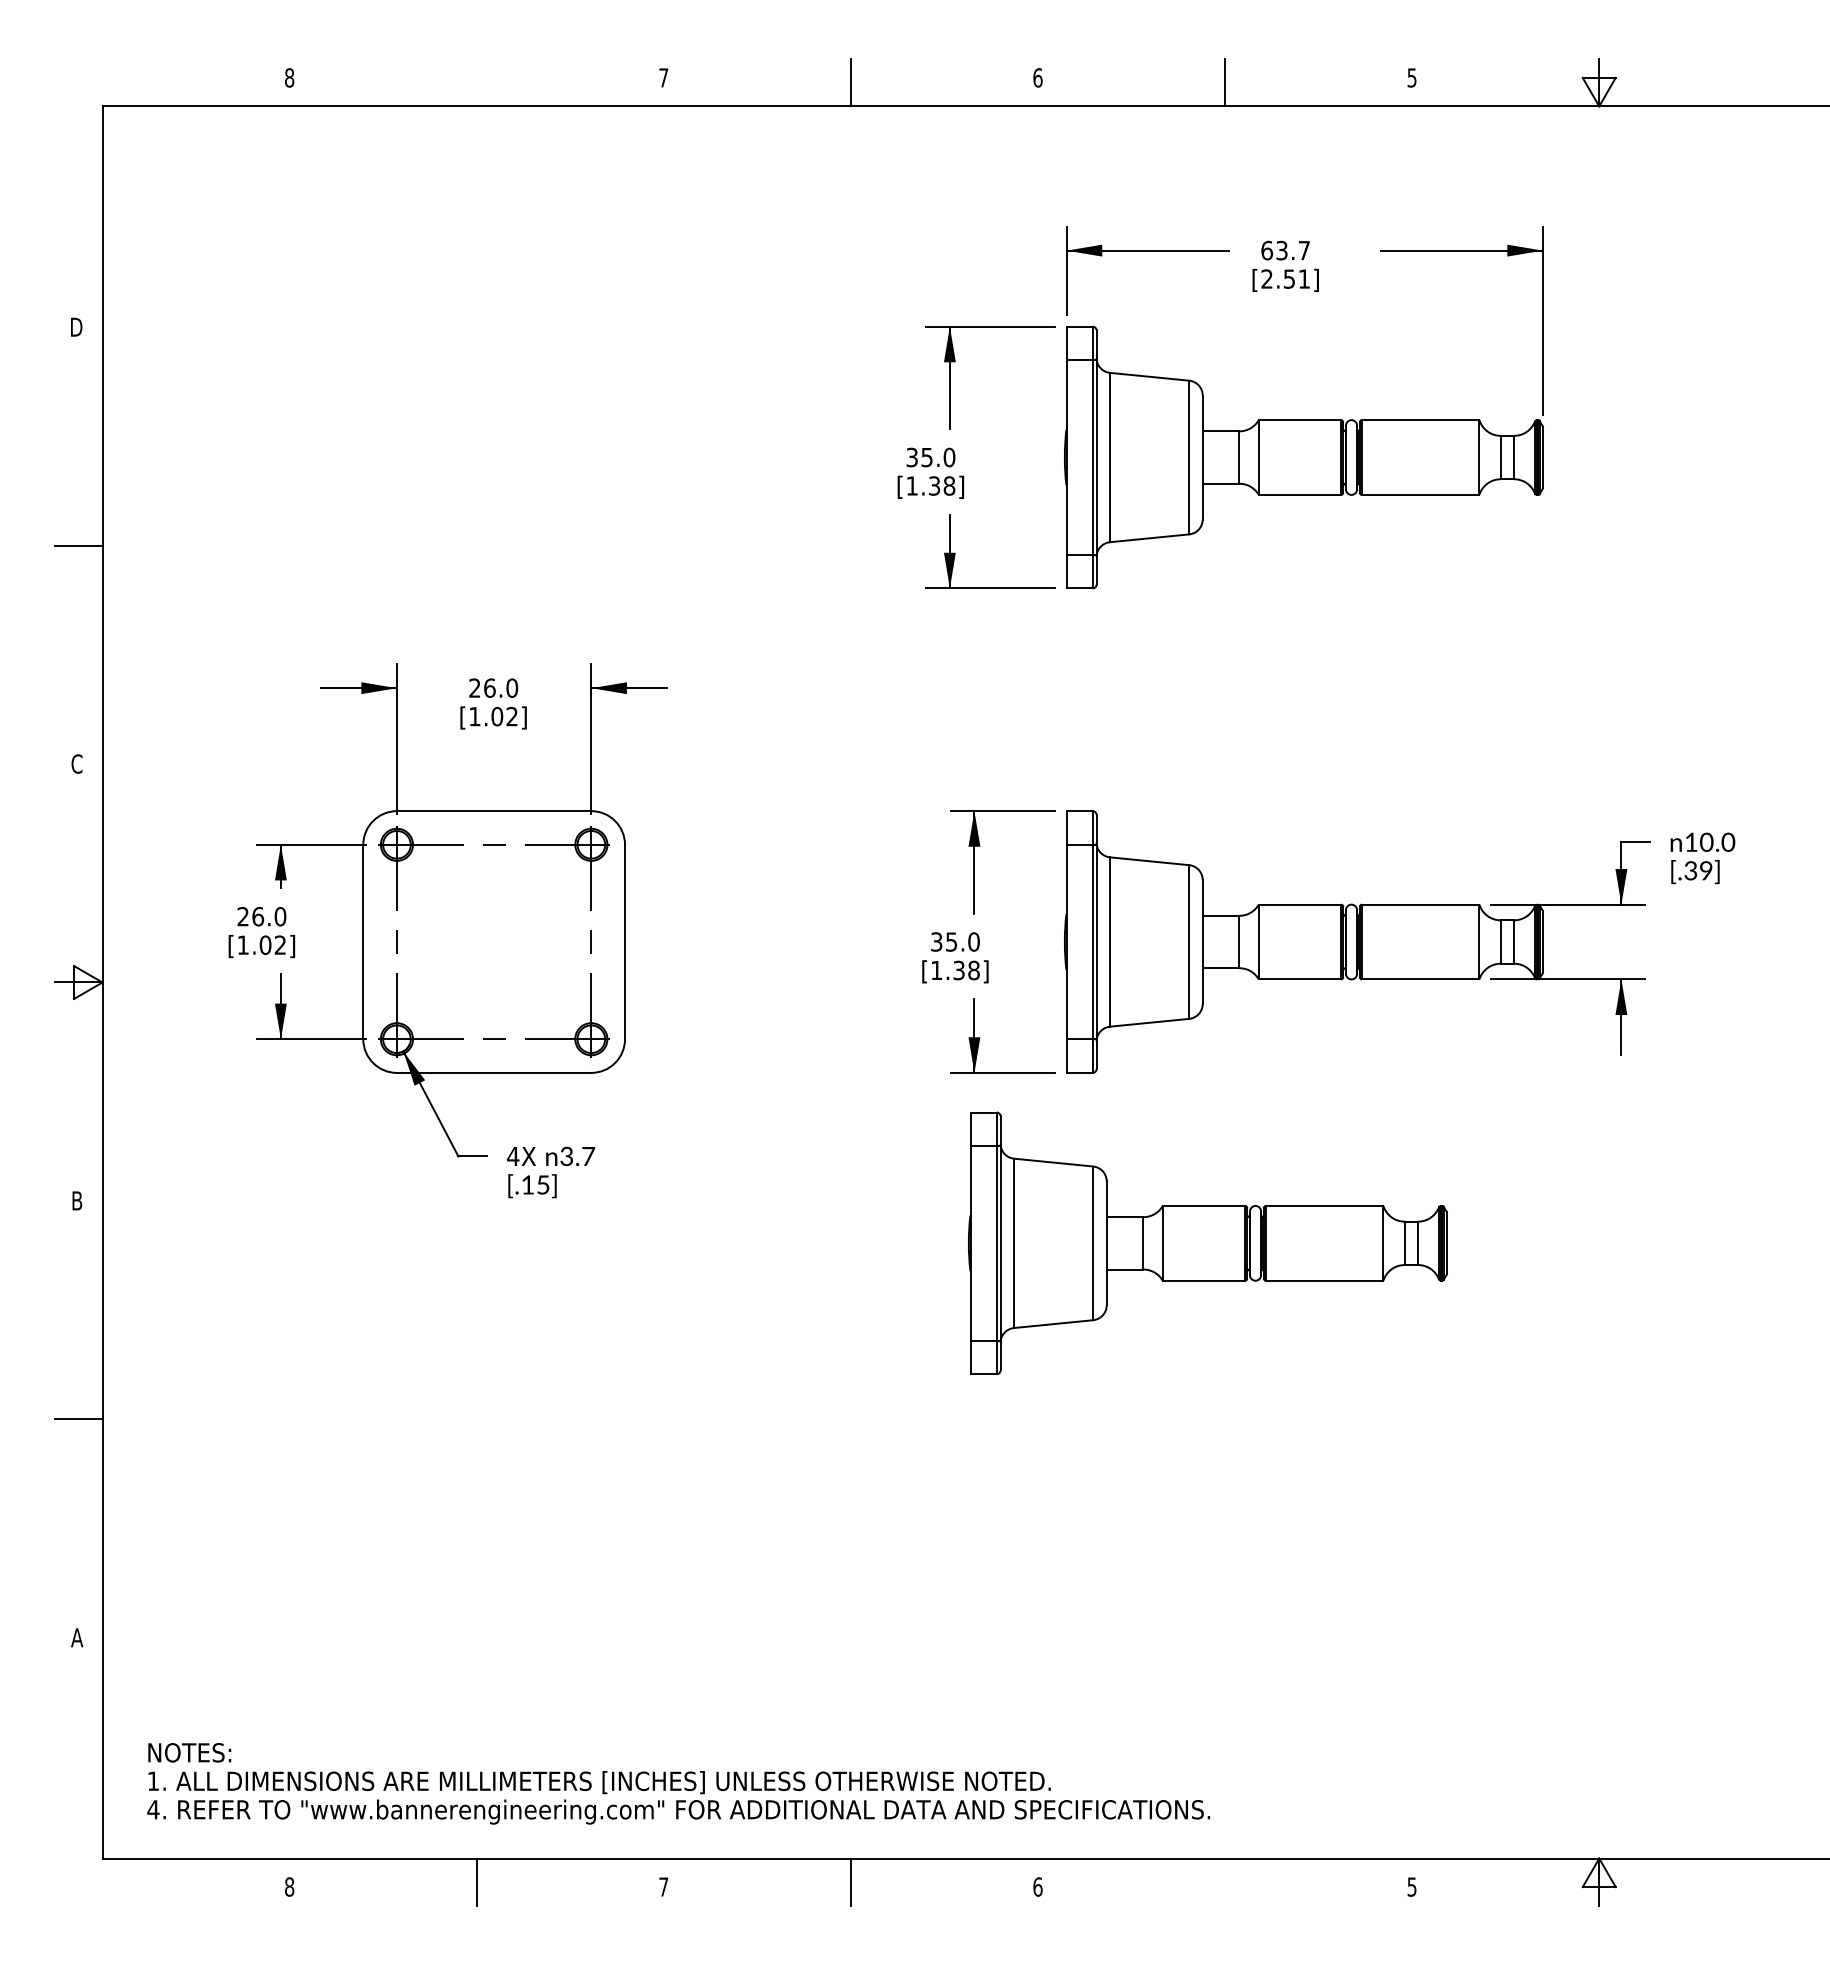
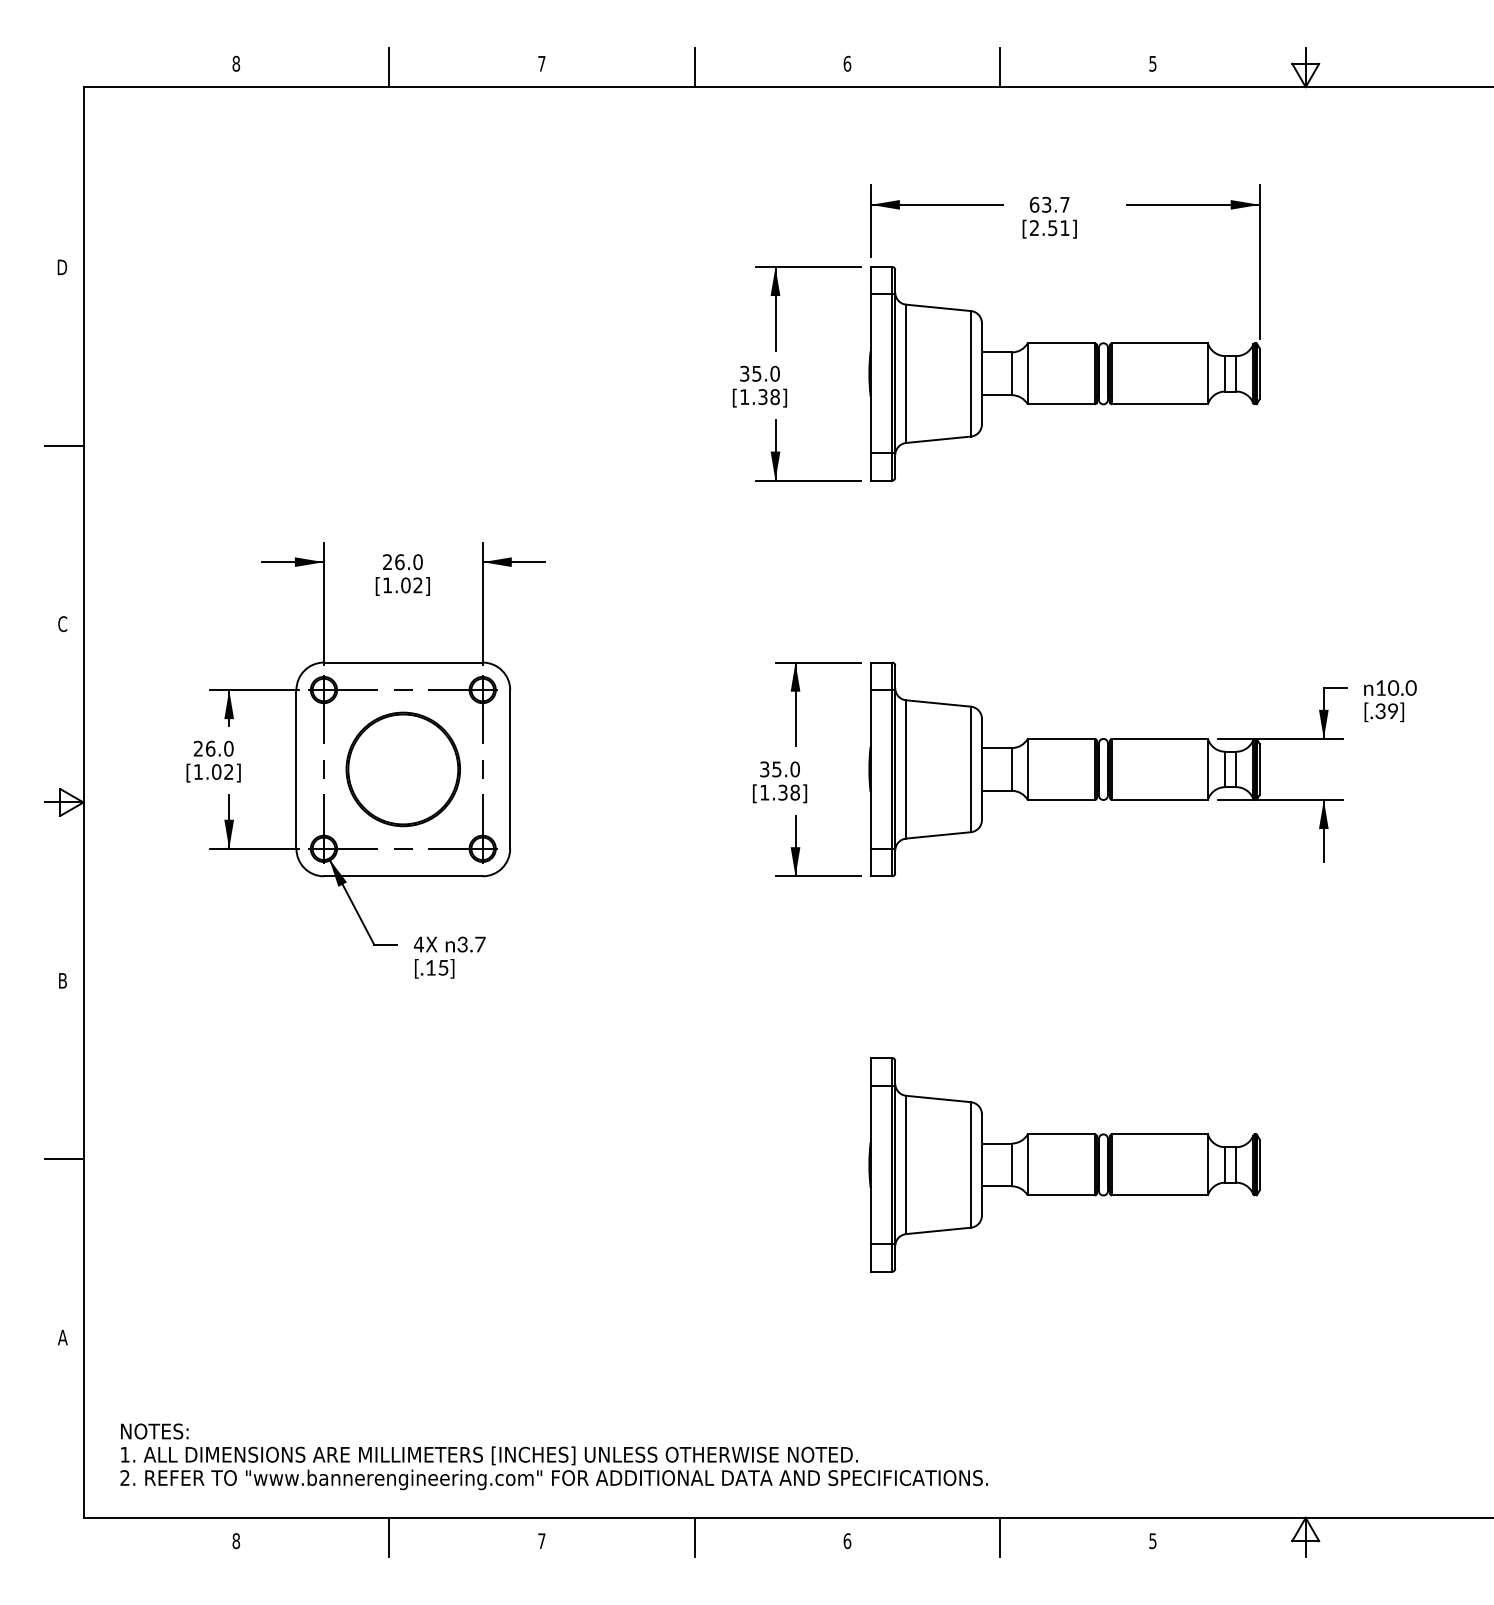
line: (476, 82) -> (388, 67), added
part: (493, 941) -> (402, 769), added
part: (1207, 1243) -> (1064, 1165), moved
text: (153, 1809) -> (125, 1477), 4. -> 2.
line: (1225, 1882) -> (1000, 1537), added

